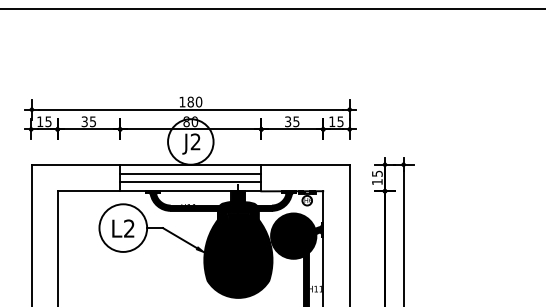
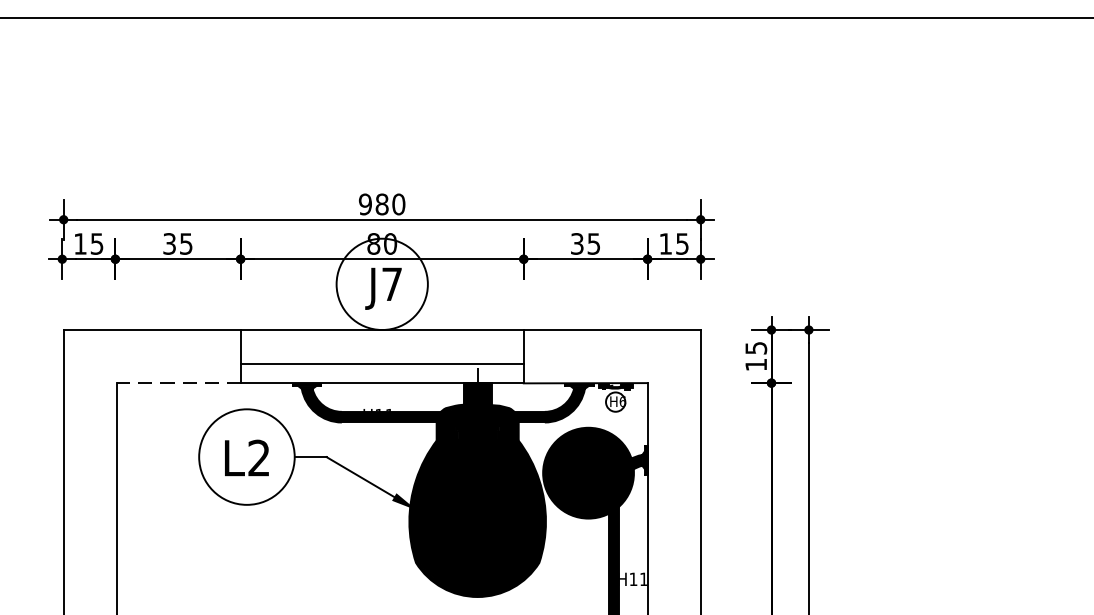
text: (182, 101) -> (365, 203), 180 -> 980
text: (195, 141) -> (391, 283), J2 -> J7
line: (190, 174) -> (381, 349), removed
line: (89, 191) -> (179, 383), solid -> dashed

